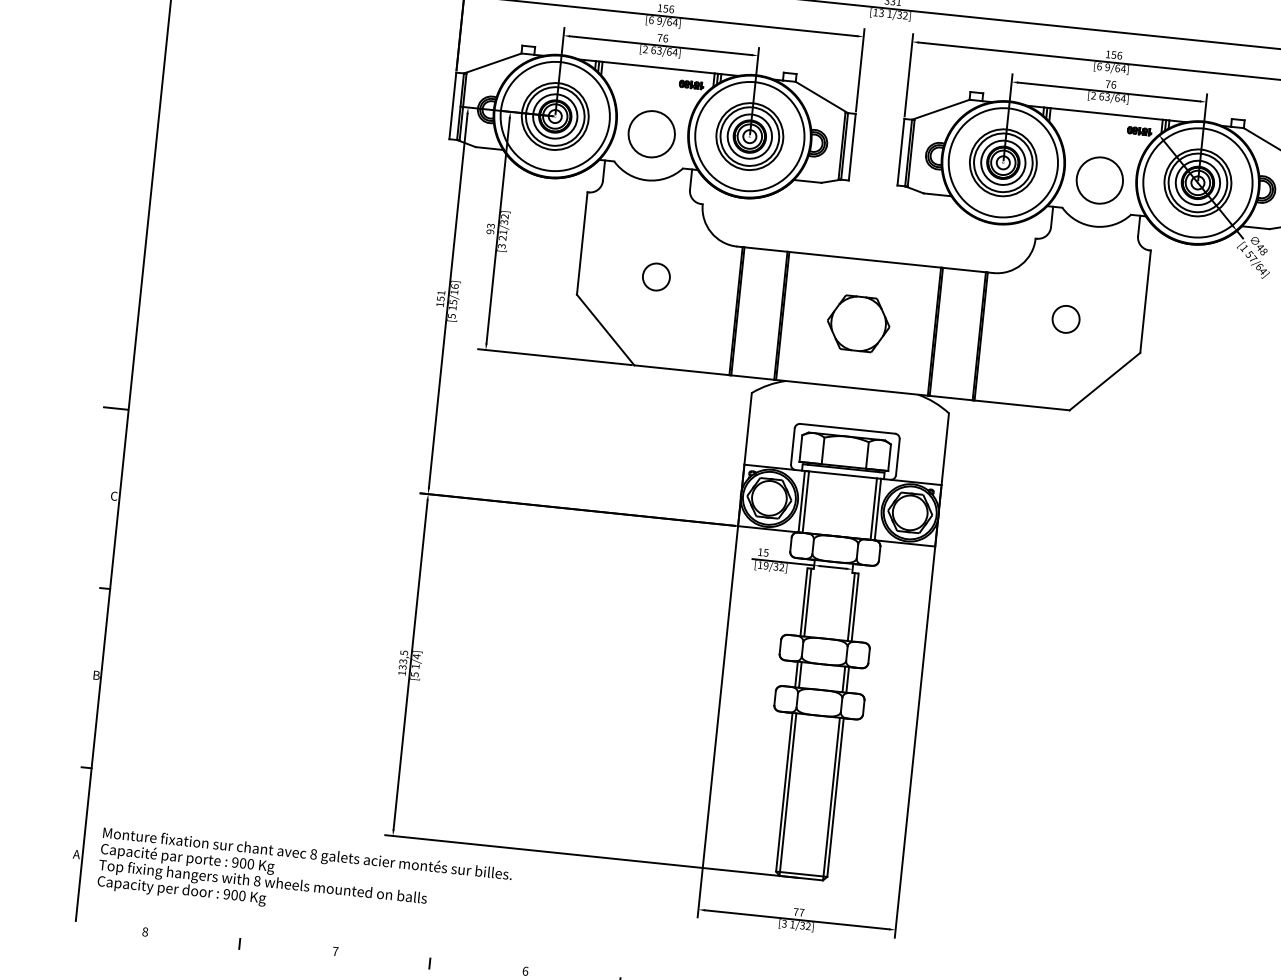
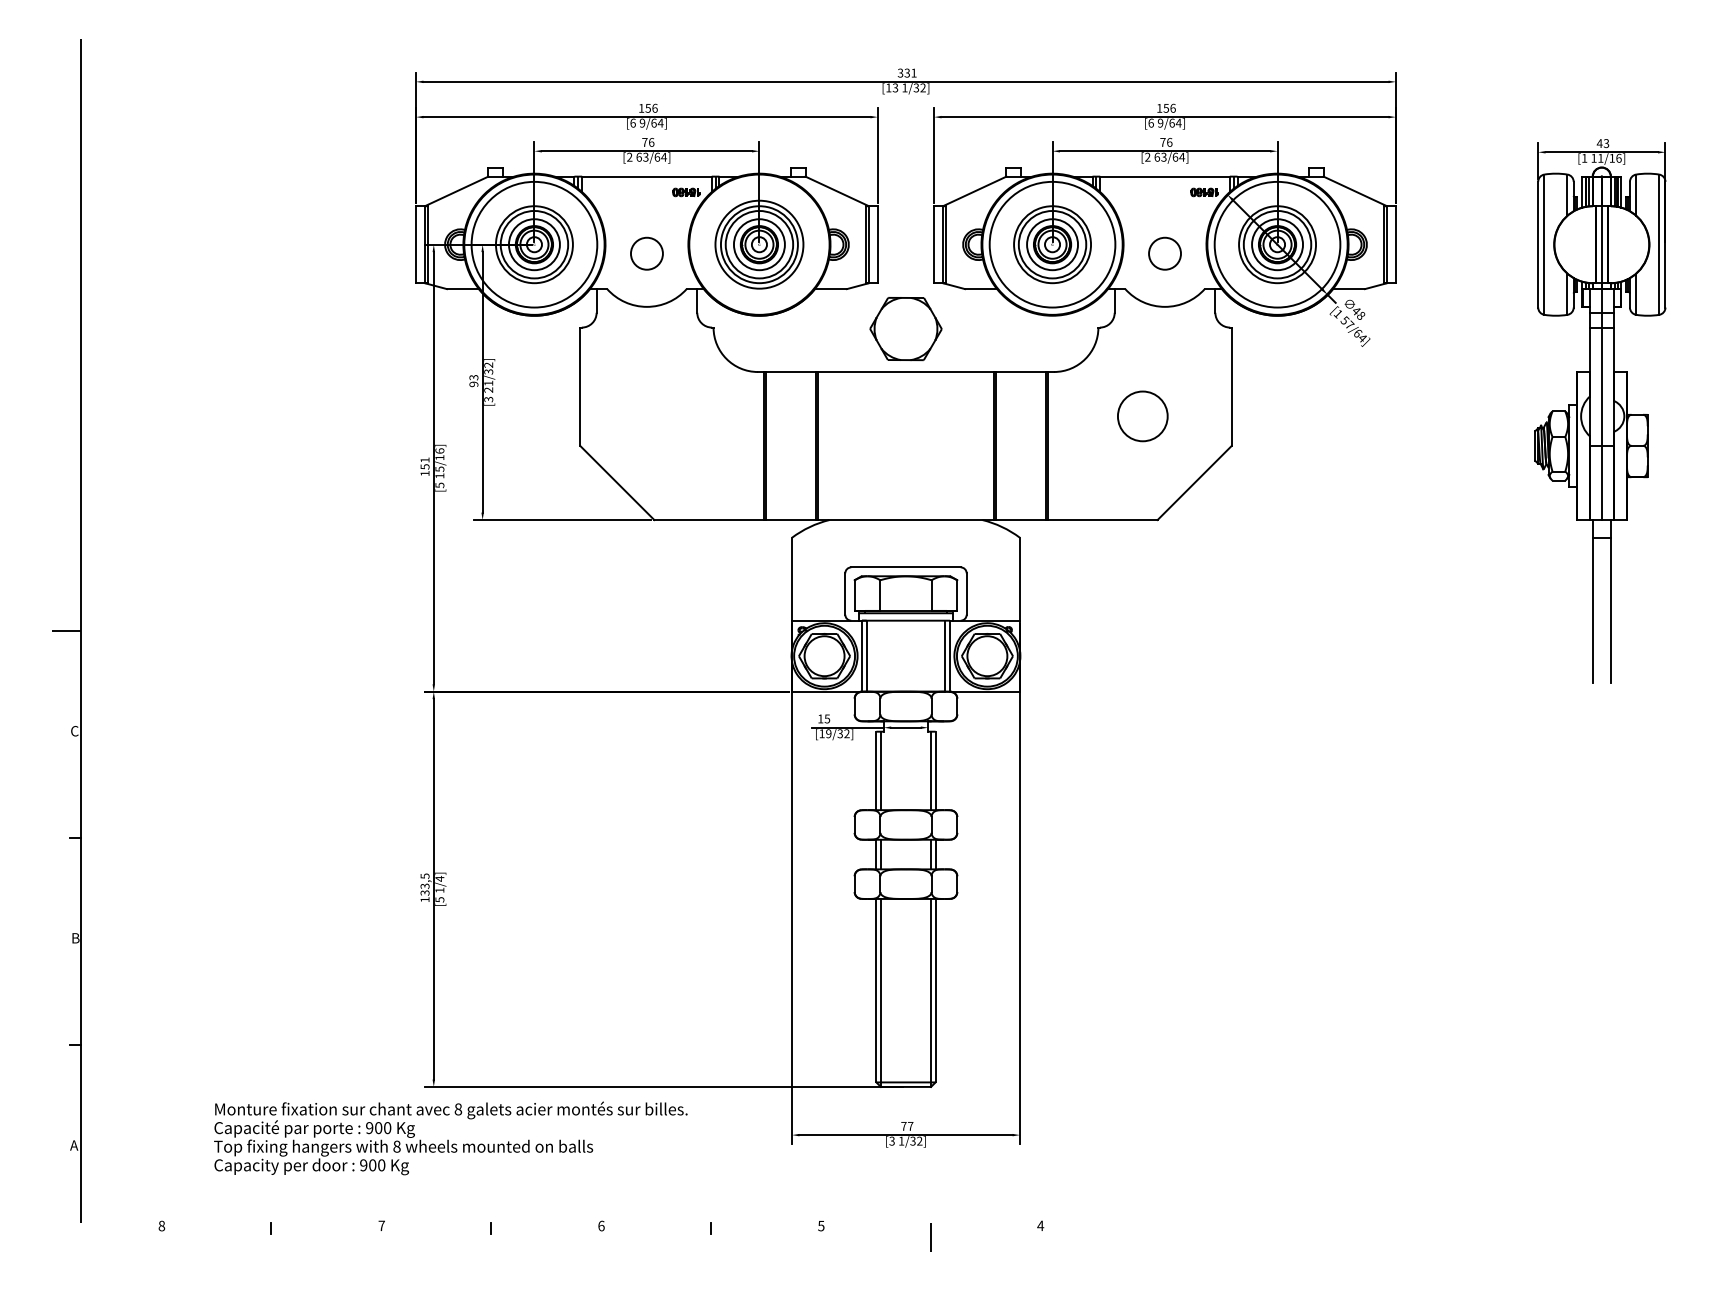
circle: (651, 134) -> (646, 253), size x0.6
circle: (749, 136) -> (759, 244), size x0.7
circle: (1099, 180) -> (1164, 253), size x0.6
circle: (655, 277) -> (668, 416), removed
circle: (1065, 318) -> (1142, 415), size x1.6
part: (858, 324) -> (905, 329), moved
text: (304, 878) -> (450, 1138), moved

